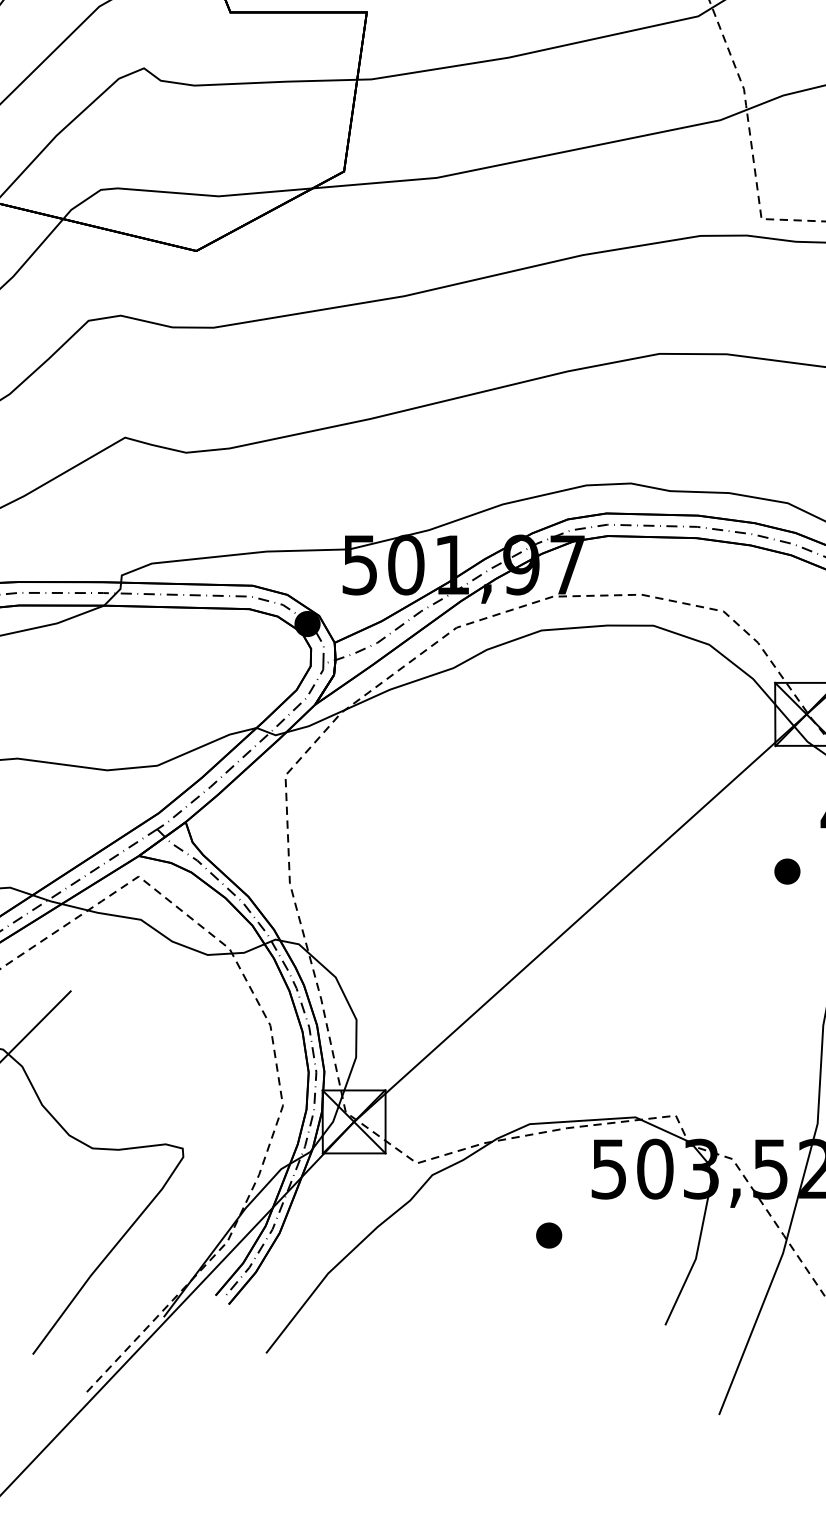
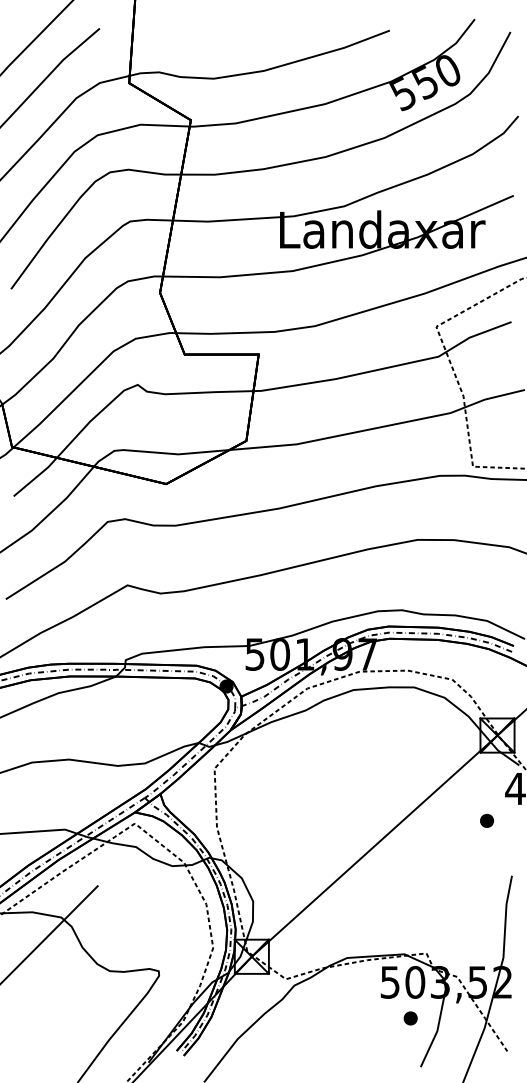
part: (548, 1235) -> (410, 1018), moved

